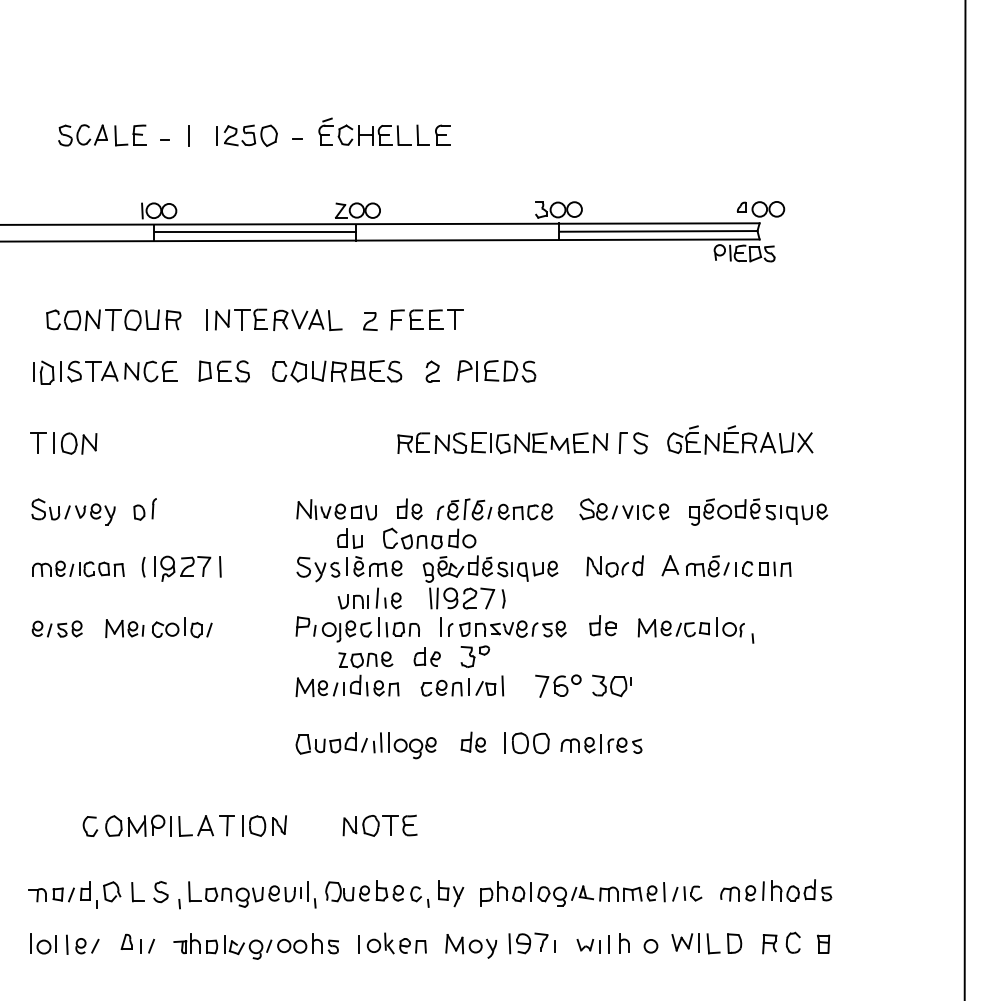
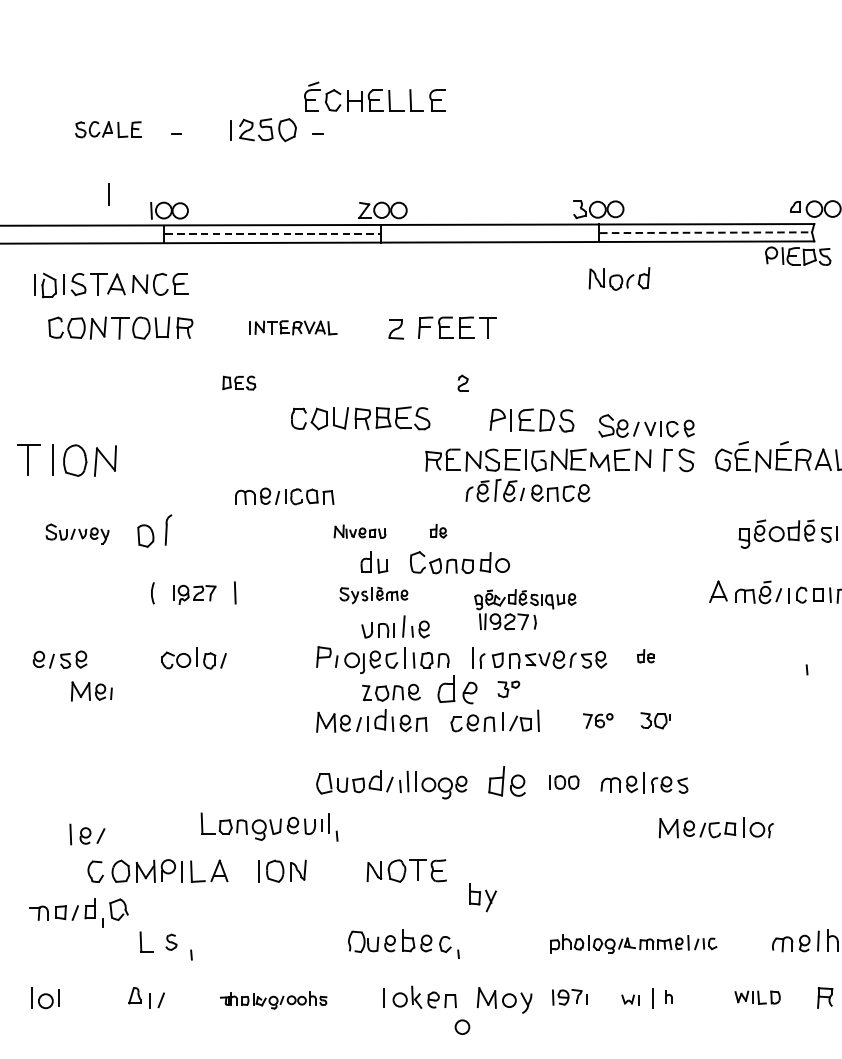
part: (384, 131) -> (374, 96), moved
part: (102, 135) -> (108, 129), size x0.7
line: (188, 135) -> (108, 194), moved
line: (658, 231) -> (705, 232), solid -> dashed
line: (256, 232) -> (274, 233), solid -> dashed
part: (274, 319) -> (293, 327), size x0.6
part: (223, 371) -> (238, 383), size x0.6
part: (337, 371) -> (361, 418), moved
part: (432, 371) -> (463, 383), size x0.7
part: (496, 371) -> (531, 420), moved
part: (105, 372) -> (111, 285), moved
part: (63, 443) -> (66, 460), size x1.4
part: (144, 509) -> (153, 531), size x1.4
part: (336, 509) -> (359, 531), size x0.6
part: (409, 509) -> (438, 531), size x0.6
part: (494, 509) -> (527, 490), moved
part: (624, 509) -> (646, 426), moved
part: (73, 511) -> (77, 533), size x0.7
part: (614, 566) -> (618, 279), moved
part: (78, 568) -> (284, 495), moved
part: (182, 568) -> (194, 594), size x0.7
part: (349, 569) -> (373, 595), size x0.6
part: (490, 582) -> (525, 609), size x0.7
part: (602, 625) -> (645, 655), size x0.6
part: (690, 627) -> (715, 827), moved
part: (124, 628) -> (91, 691), moved
part: (426, 656) -> (456, 689), size x1.4
part: (474, 656) -> (508, 689), size x0.7
part: (558, 685) -> (598, 720), size x0.6
part: (611, 685) -> (655, 720), size x0.7
part: (473, 741) -> (507, 780), size x1.4
part: (526, 743) -> (563, 782), size x0.6
part: (226, 825) -> (241, 870), removed
part: (160, 892) -> (170, 942), size x0.7
part: (451, 893) -> (483, 897), moved
part: (591, 893) -> (633, 943), size x0.7
part: (74, 894) -> (78, 912), moved
part: (252, 894) -> (269, 826), moved
part: (531, 943) -> (569, 997), size x0.7
part: (624, 943) -> (669, 997), size x0.6
part: (706, 943) -> (757, 997), size x0.6
part: (82, 944) -> (87, 834), moved
part: (255, 946) -> (272, 1000), size x0.6
part: (588, 946) -> (630, 1000), size x0.7
circle: (650, 946) -> (461, 1027), moved

